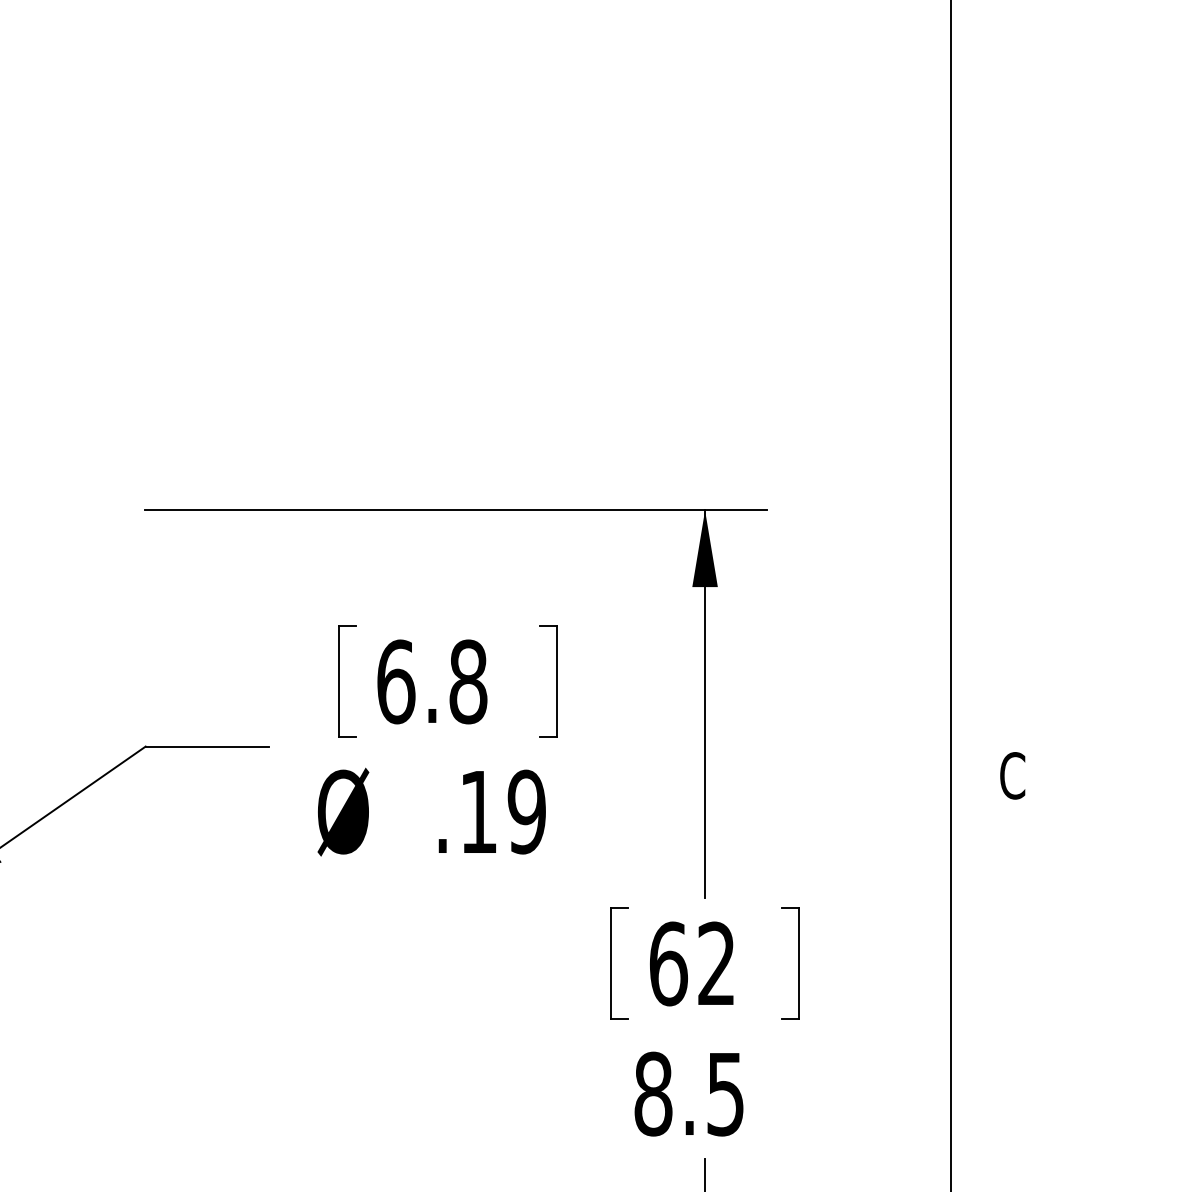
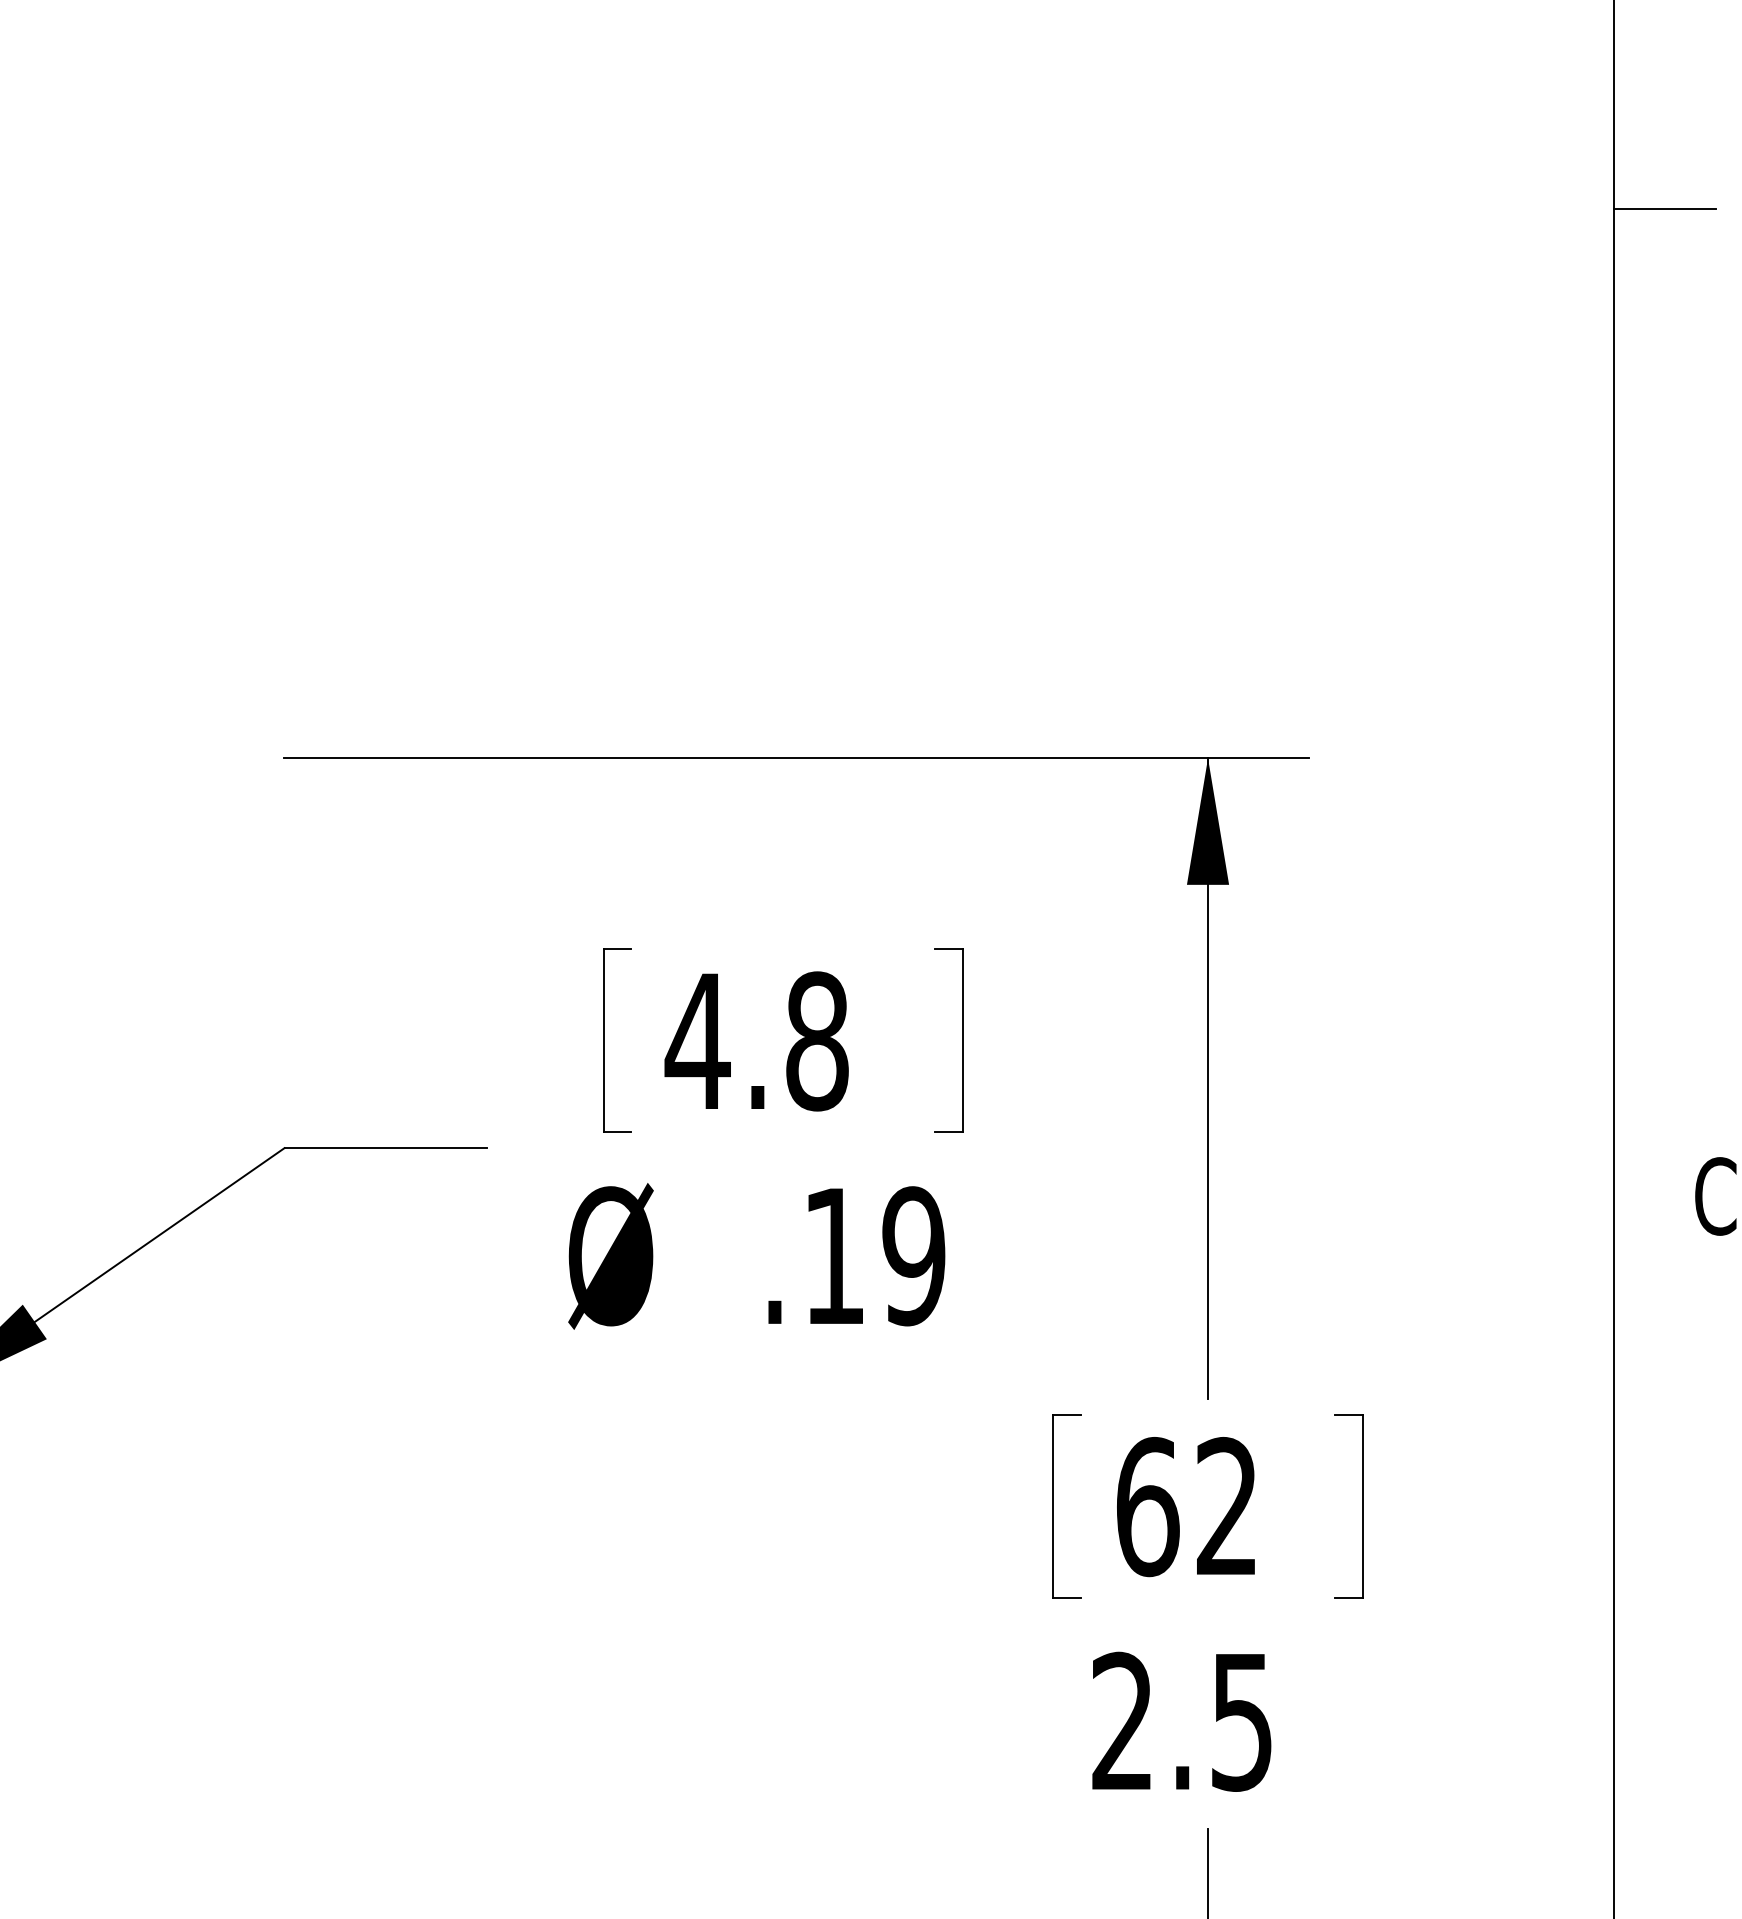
line: (981, 177) -> (1664, 208), added
text: (395, 681) -> (696, 1040), 6.8 -> 4.8
text: (653, 1093) -> (1122, 1720), 8.5 -> 2.5

